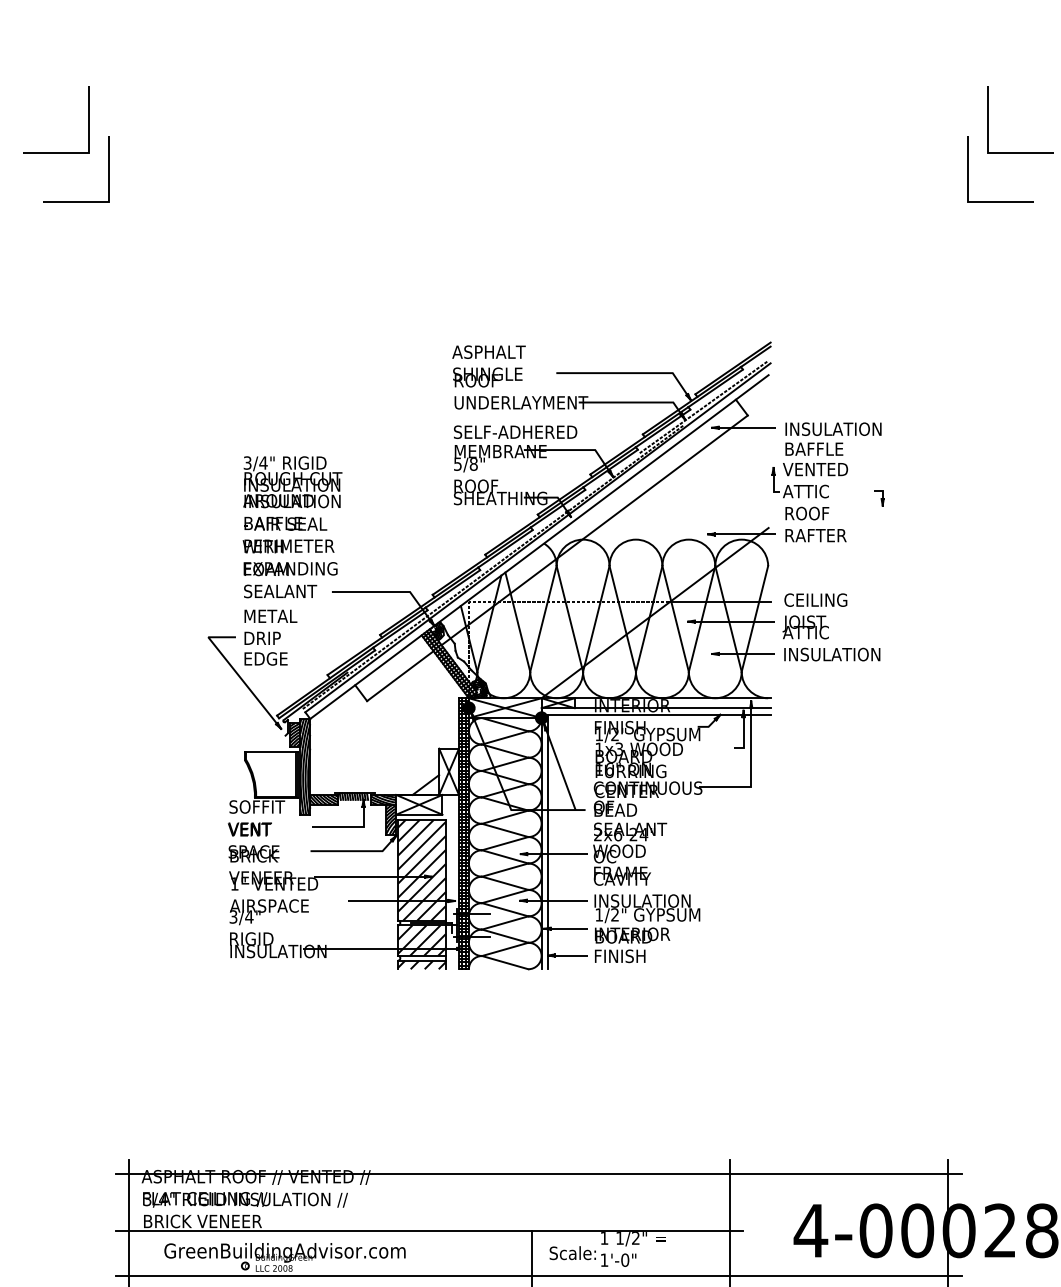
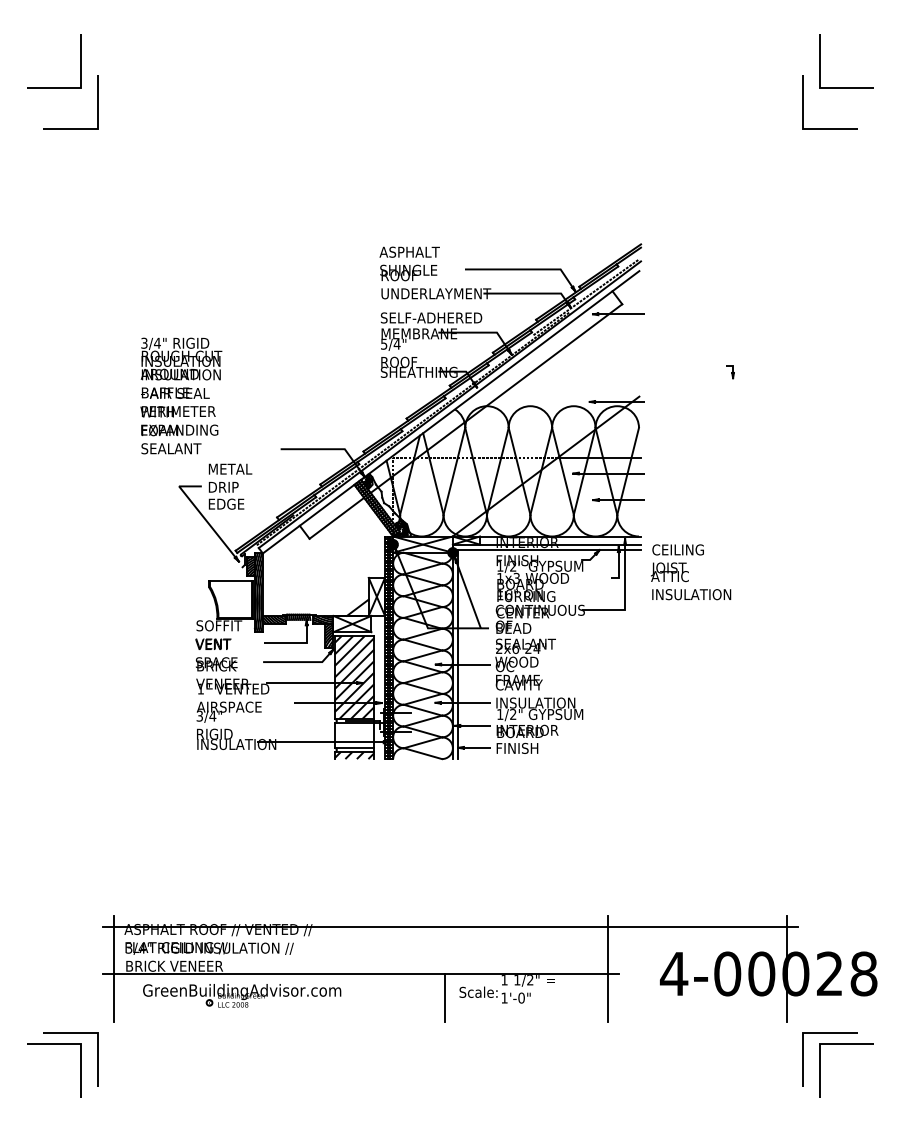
text: (472, 464) -> (396, 344), 5/8" -> 5/4"
part: (825, 482) -> (686, 359), removed
text: (292, 526) -> (181, 395), moved
text: (832, 627) -> (691, 572), moved
hatch: (421, 940) -> (354, 735), removed
line: (538, 1276) -> (450, 1011), removed

